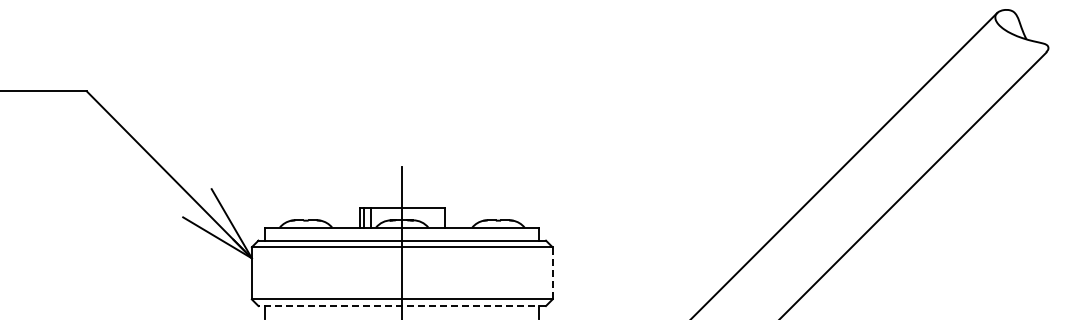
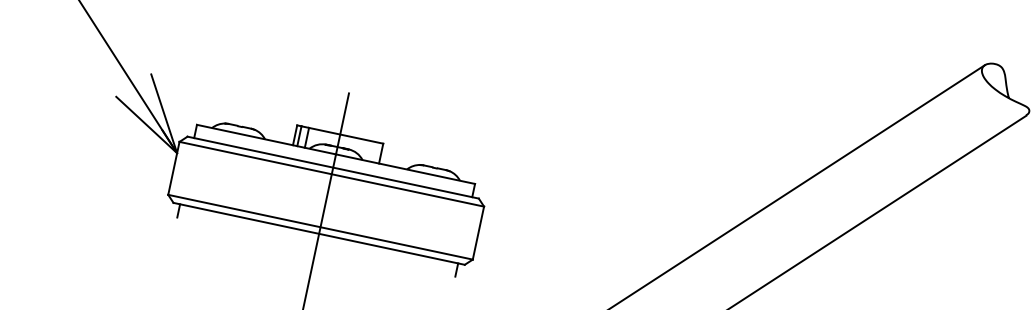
line: (552, 272) -> (478, 232), dashed -> solid
line: (402, 306) -> (319, 234), dashed -> solid

